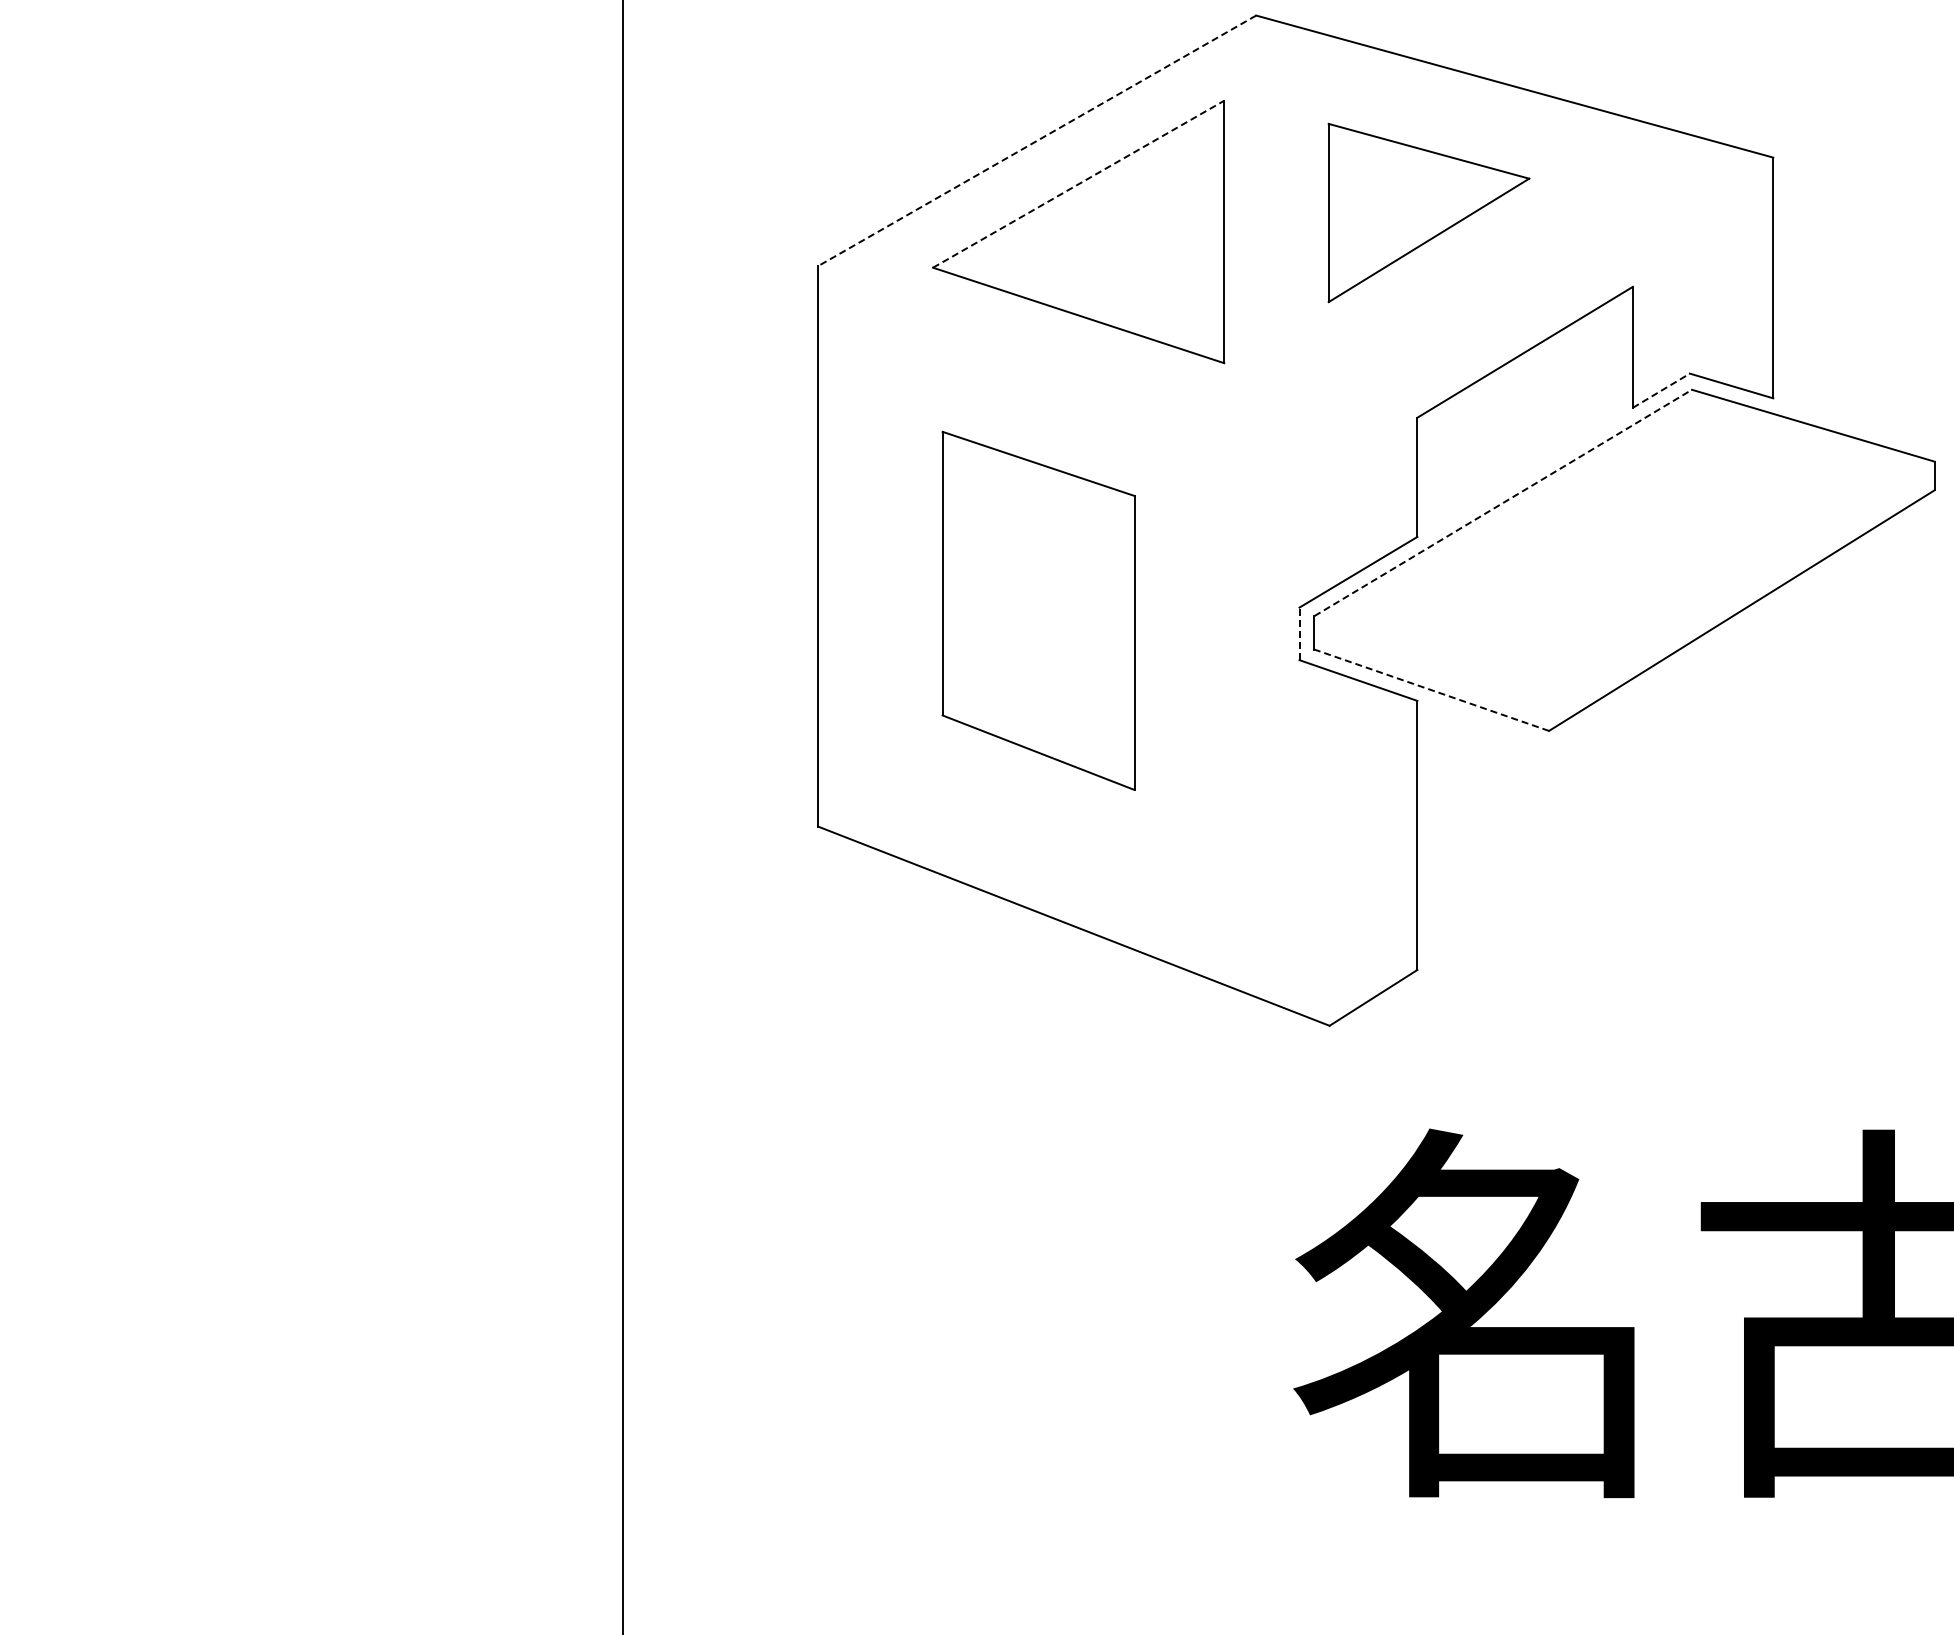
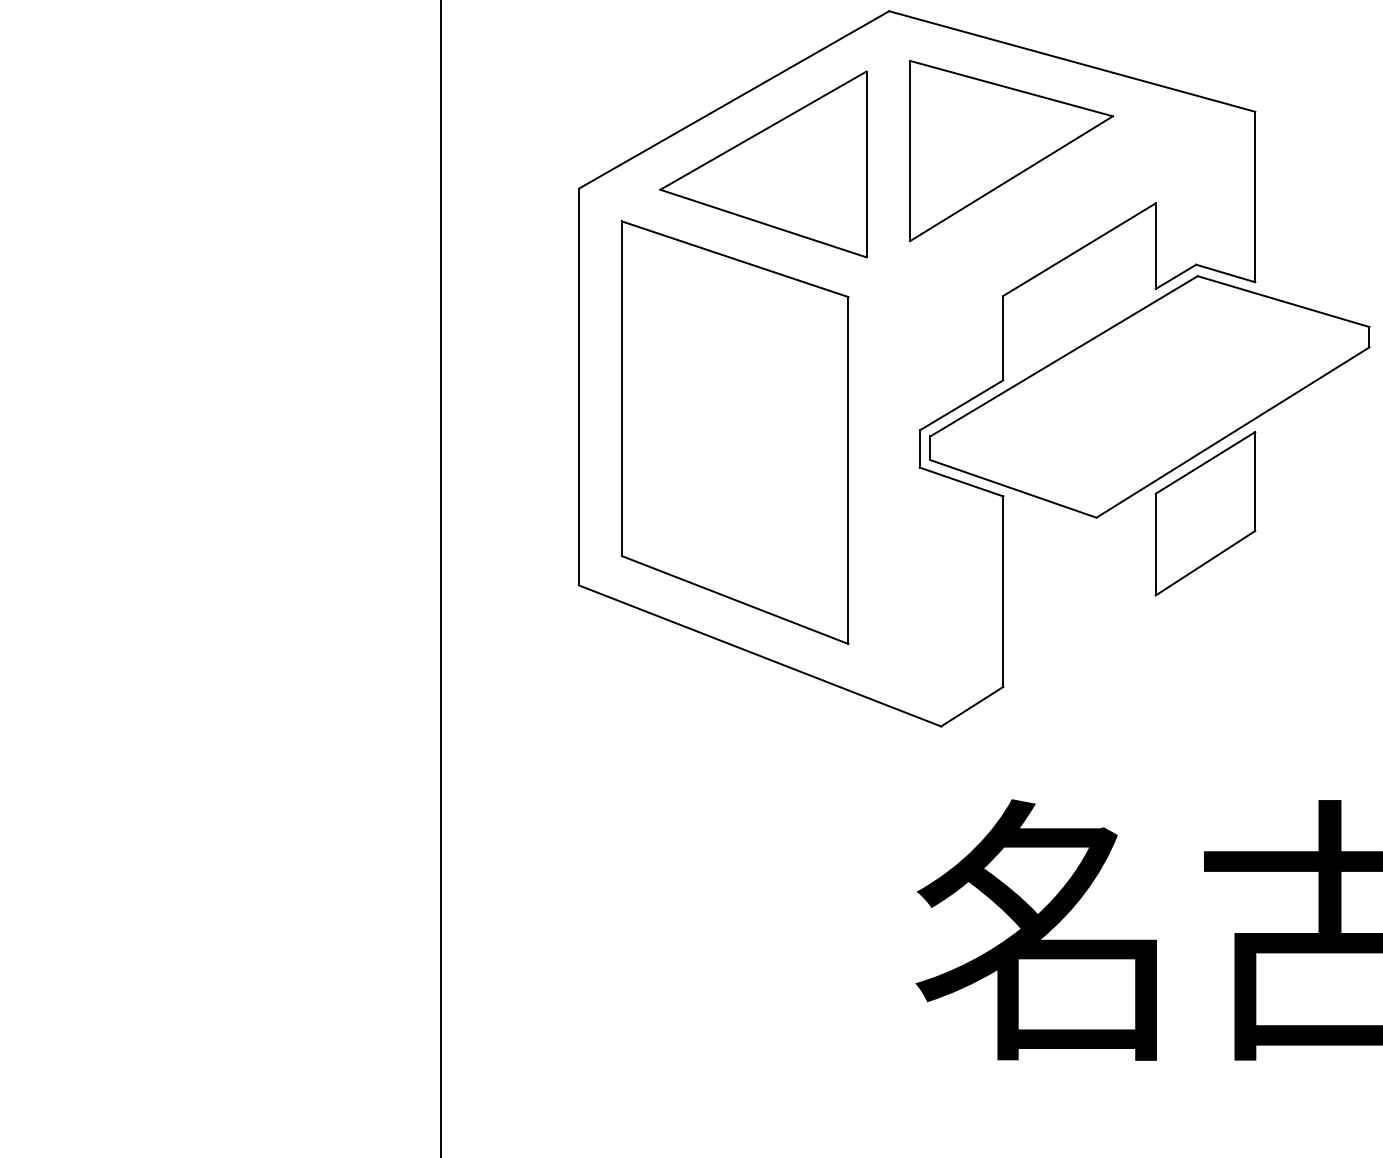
line: (1036, 141) -> (733, 100), dashed -> solid
line: (1078, 184) -> (763, 130), dashed -> solid
part: (1428, 212) -> (1011, 150), size x1.43
line: (1661, 390) -> (1176, 276), dashed -> solid
line: (1503, 502) -> (1064, 355), dashed -> solid
part: (1038, 610) -> (735, 432), size x1.67
line: (1299, 633) -> (919, 448), dashed -> solid
line: (1431, 690) -> (1013, 489), dashed -> solid
part: (1702, 724) -> (1205, 513), added

